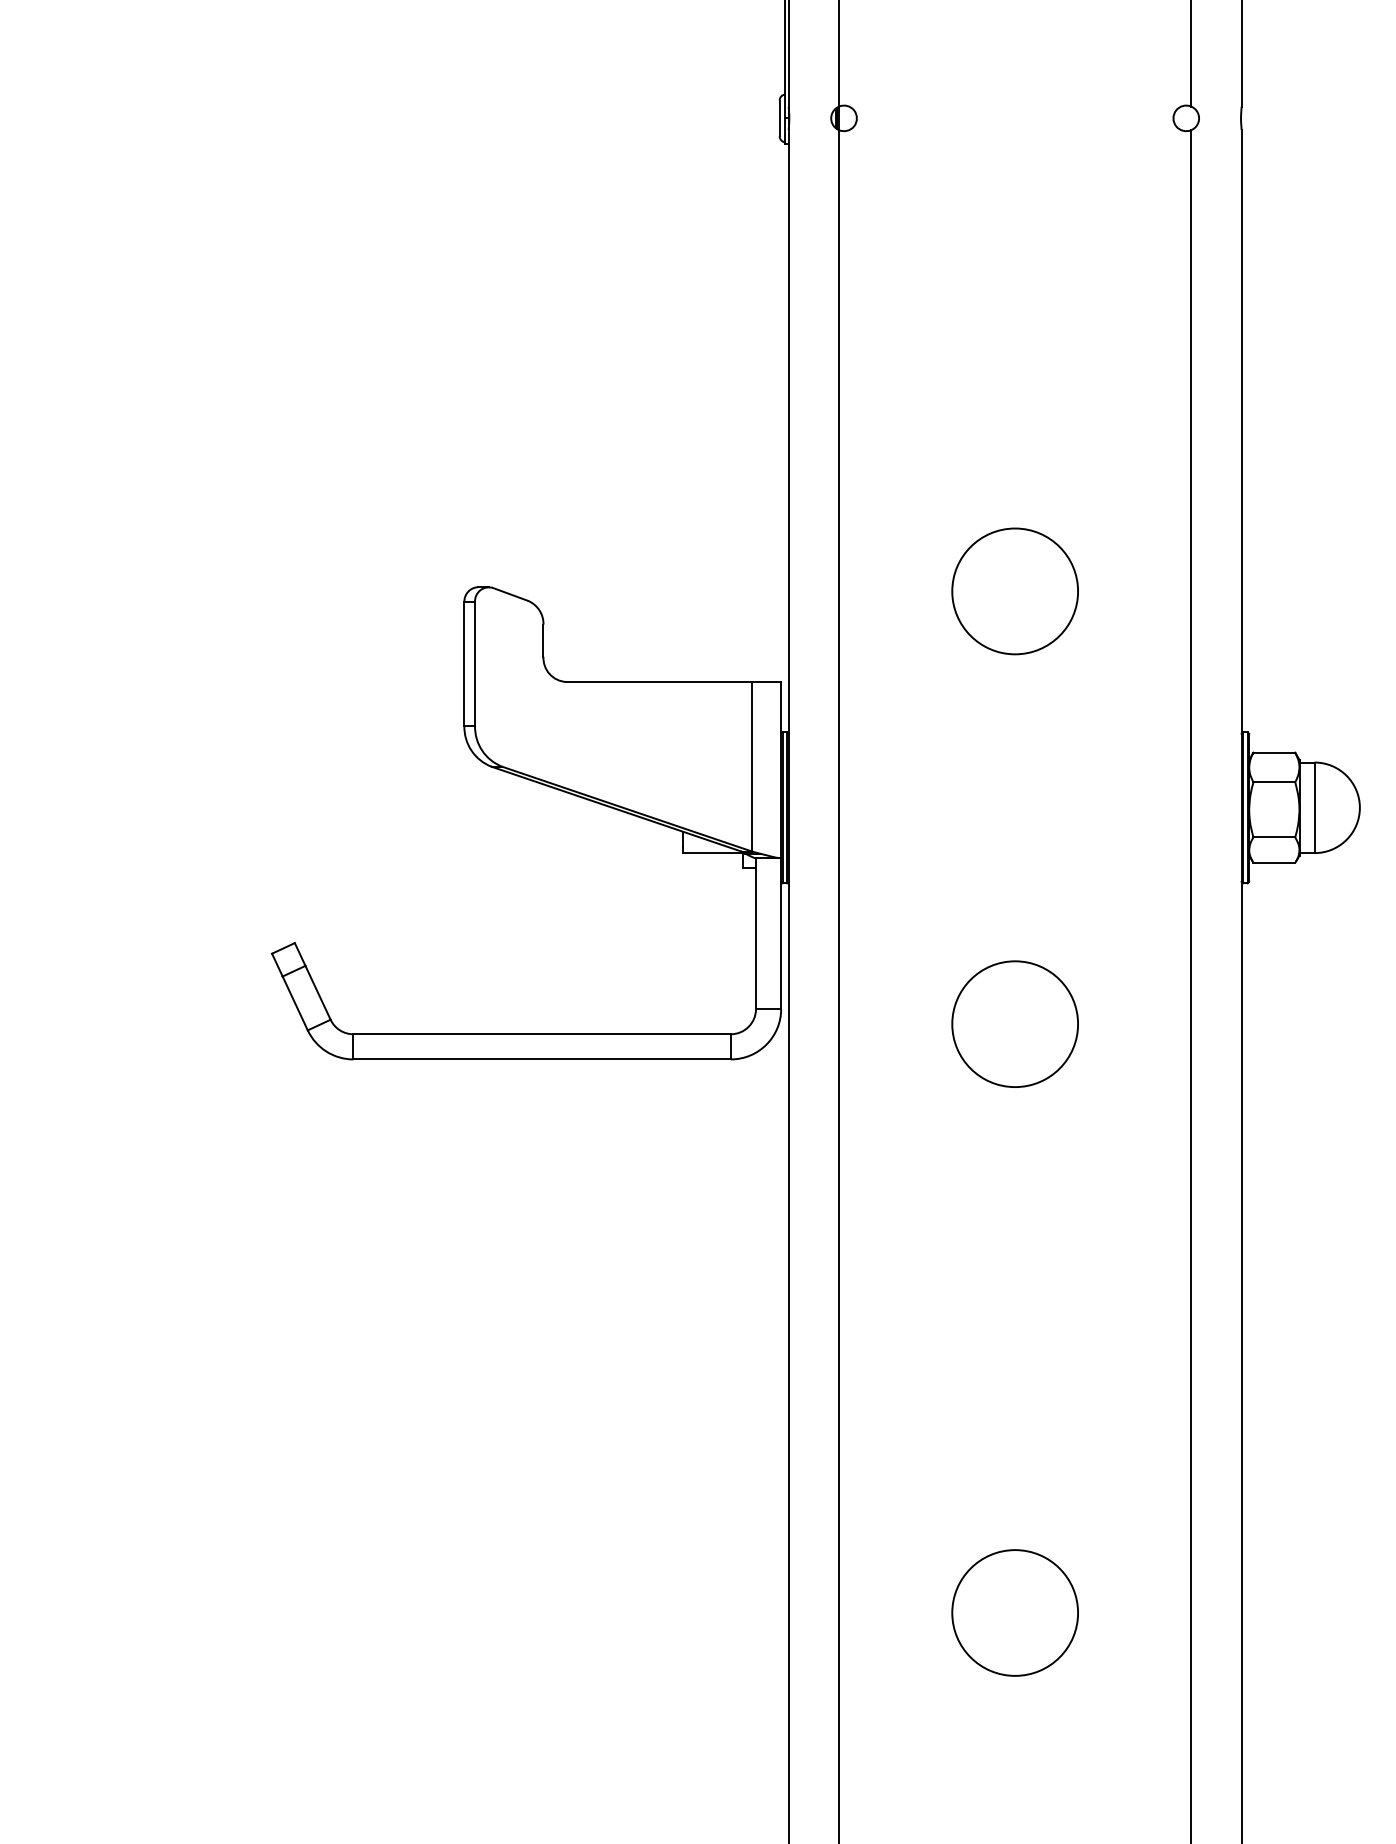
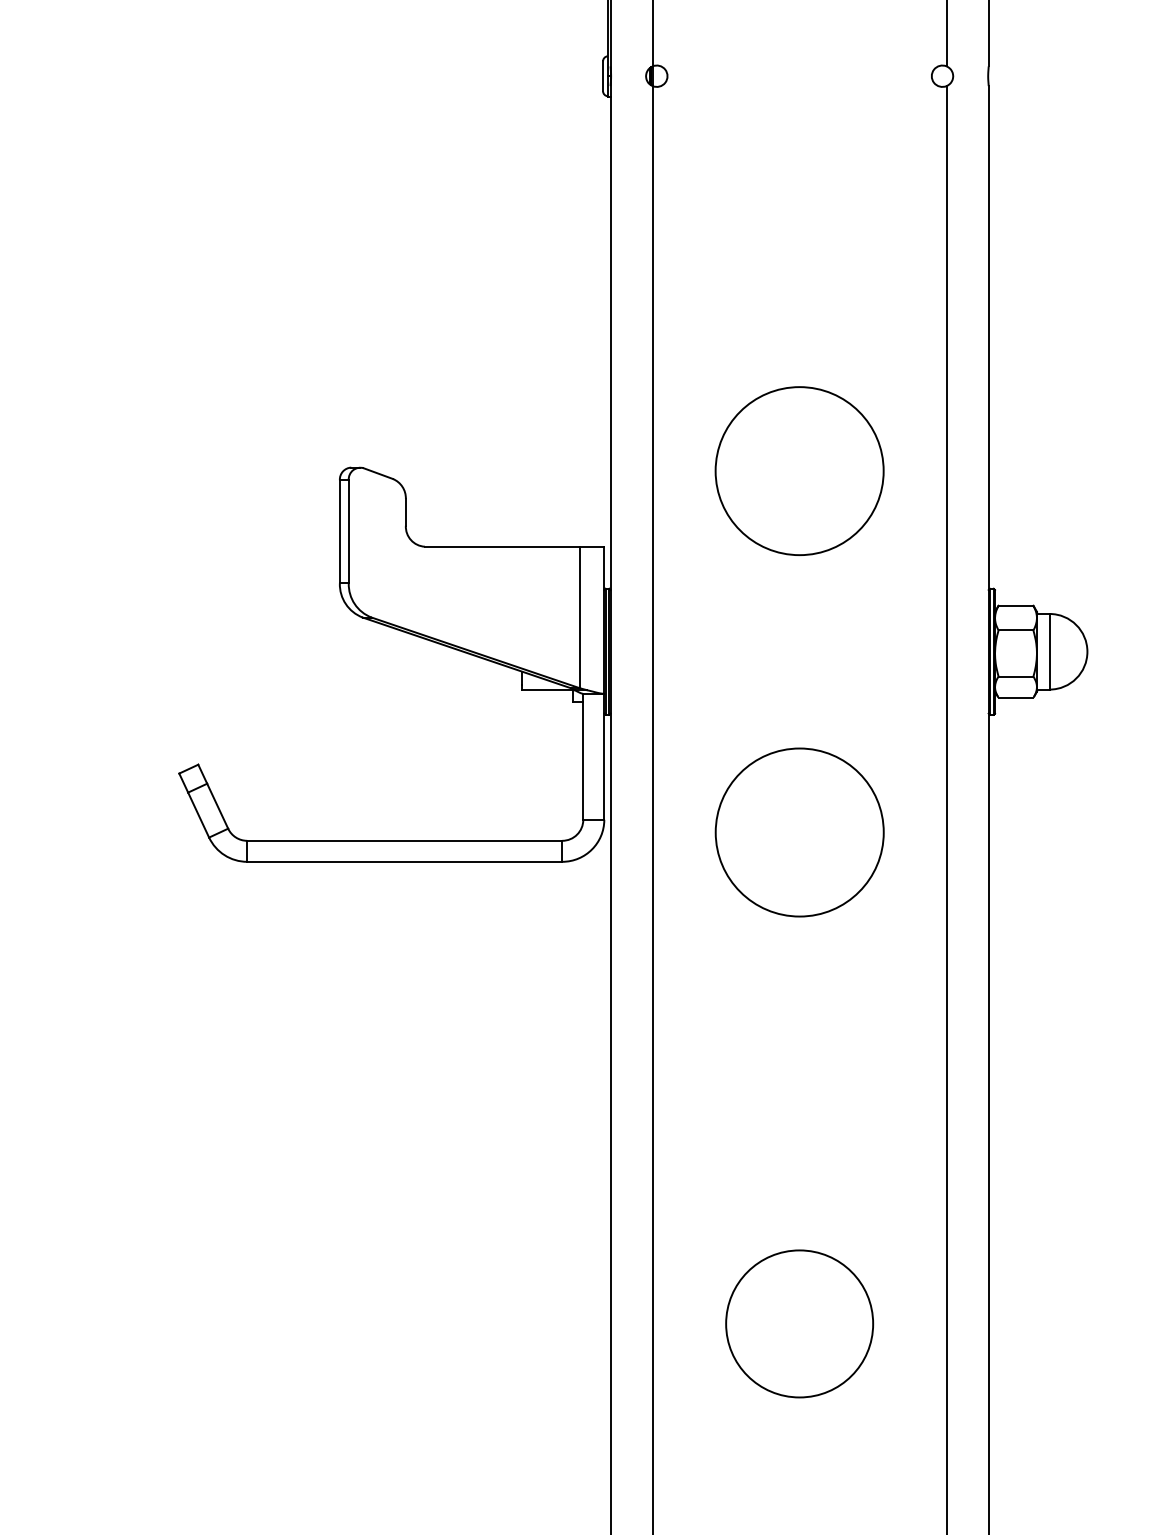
circle: (1015, 591) -> (799, 471), size x1.6
circle: (1014, 1023) -> (799, 831), size x1.6
circle: (1015, 1612) -> (799, 1323), size x1.4

